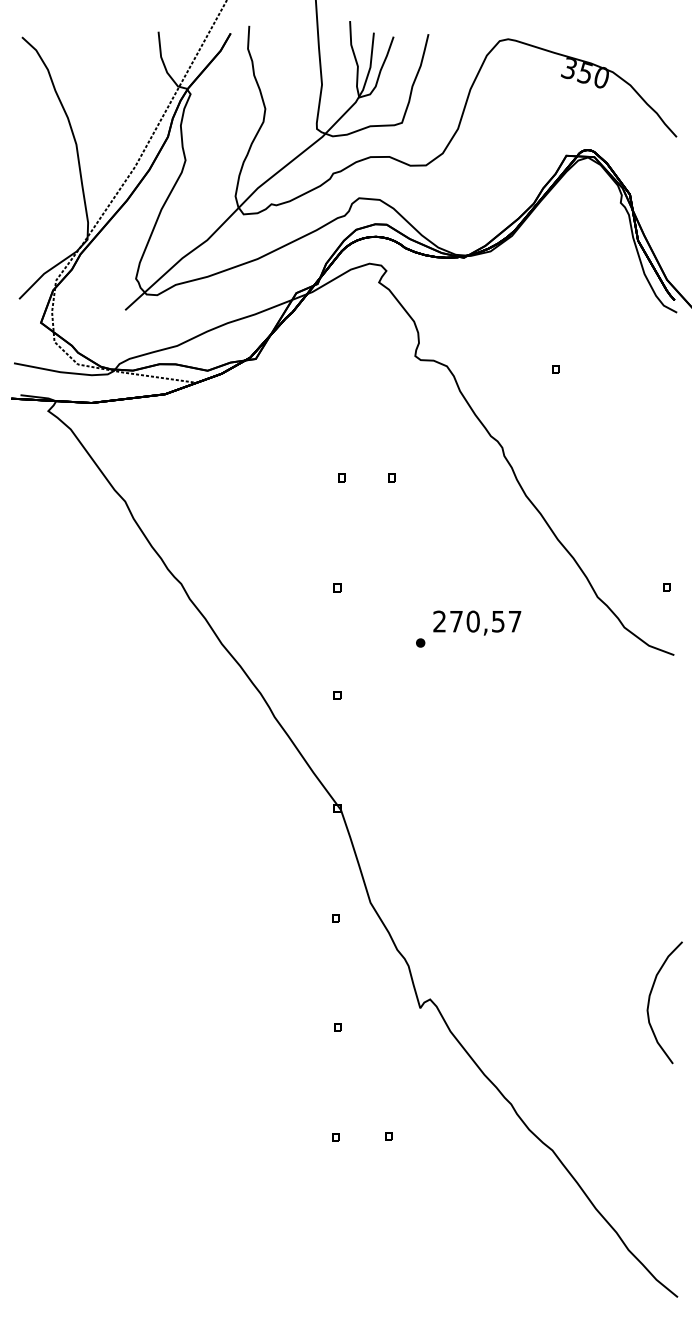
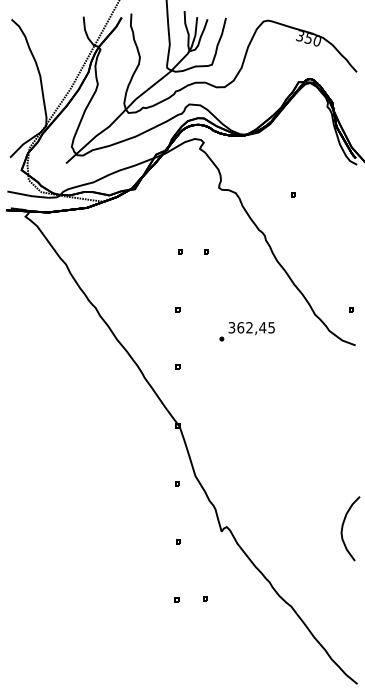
text: (476, 621) -> (251, 327), 270,57 -> 362,45

